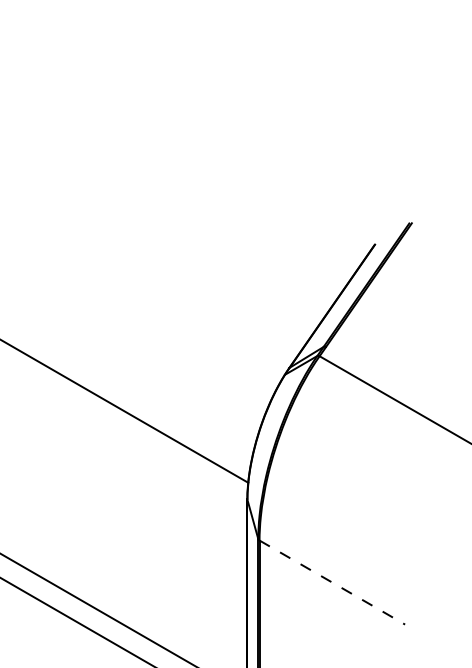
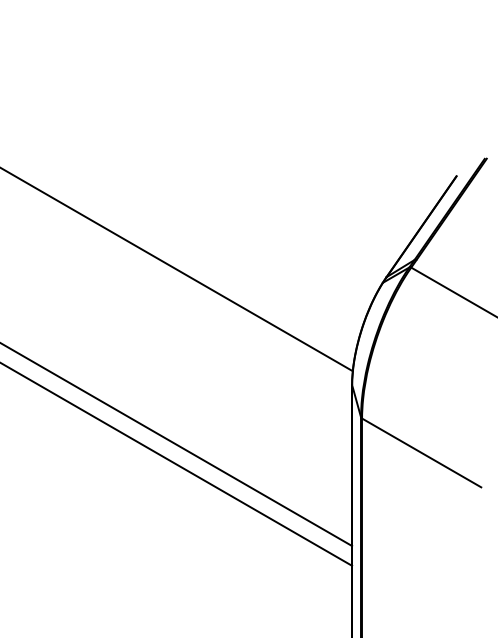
line: (332, 582) -> (421, 452), dashed -> solid

